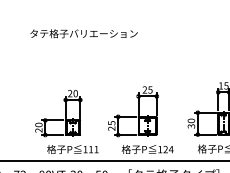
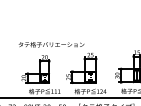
text: (83, 33) -> (51, 44), moved

